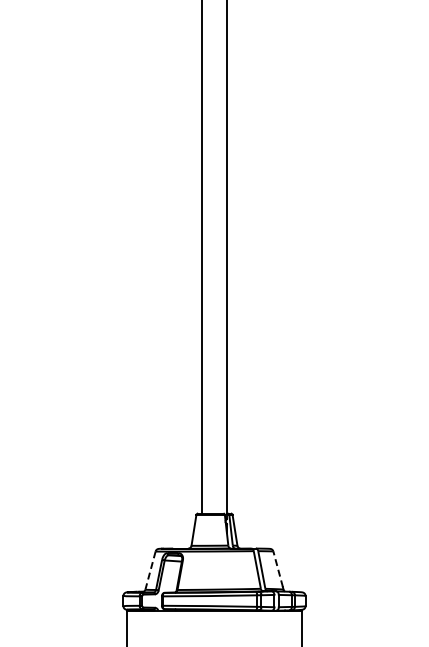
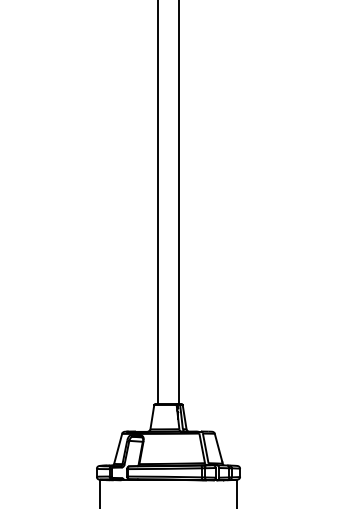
line: (278, 568) -> (218, 447), dashed -> solid
line: (150, 570) -> (118, 448), dashed -> solid

